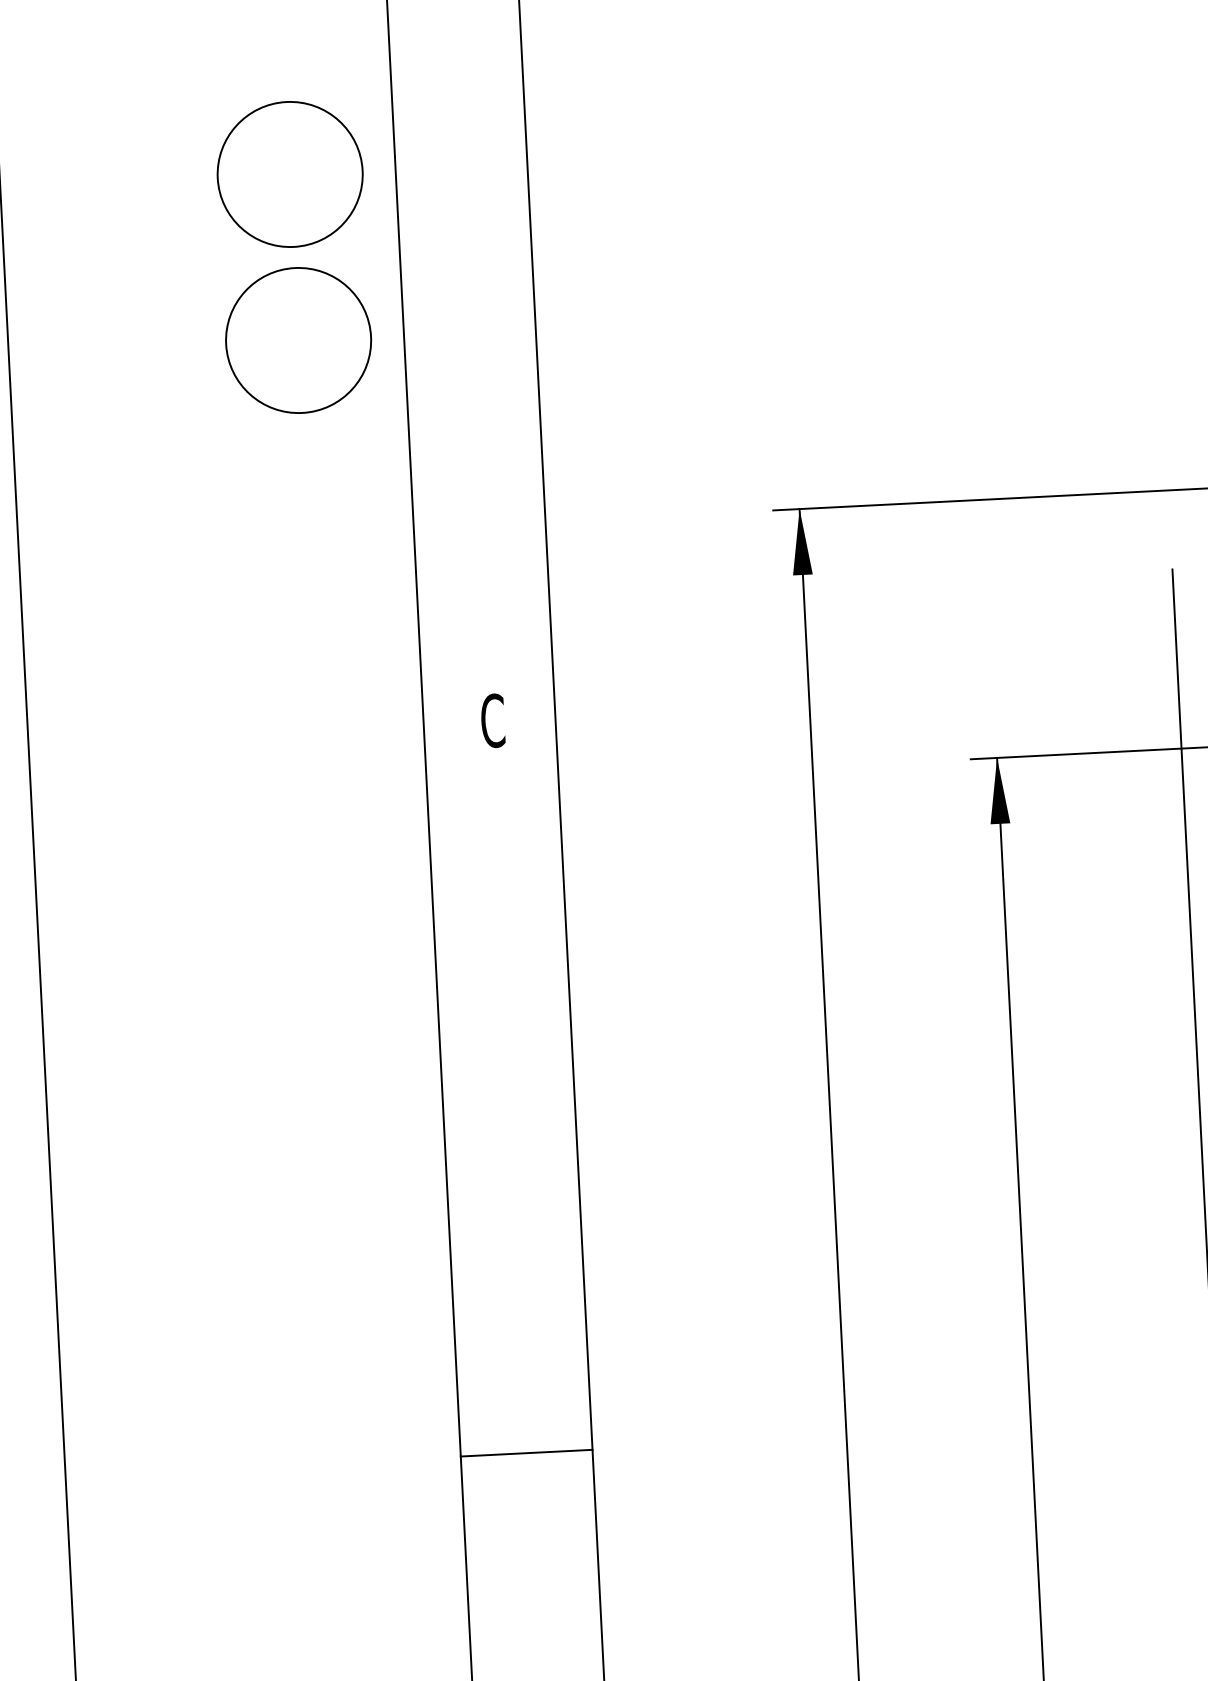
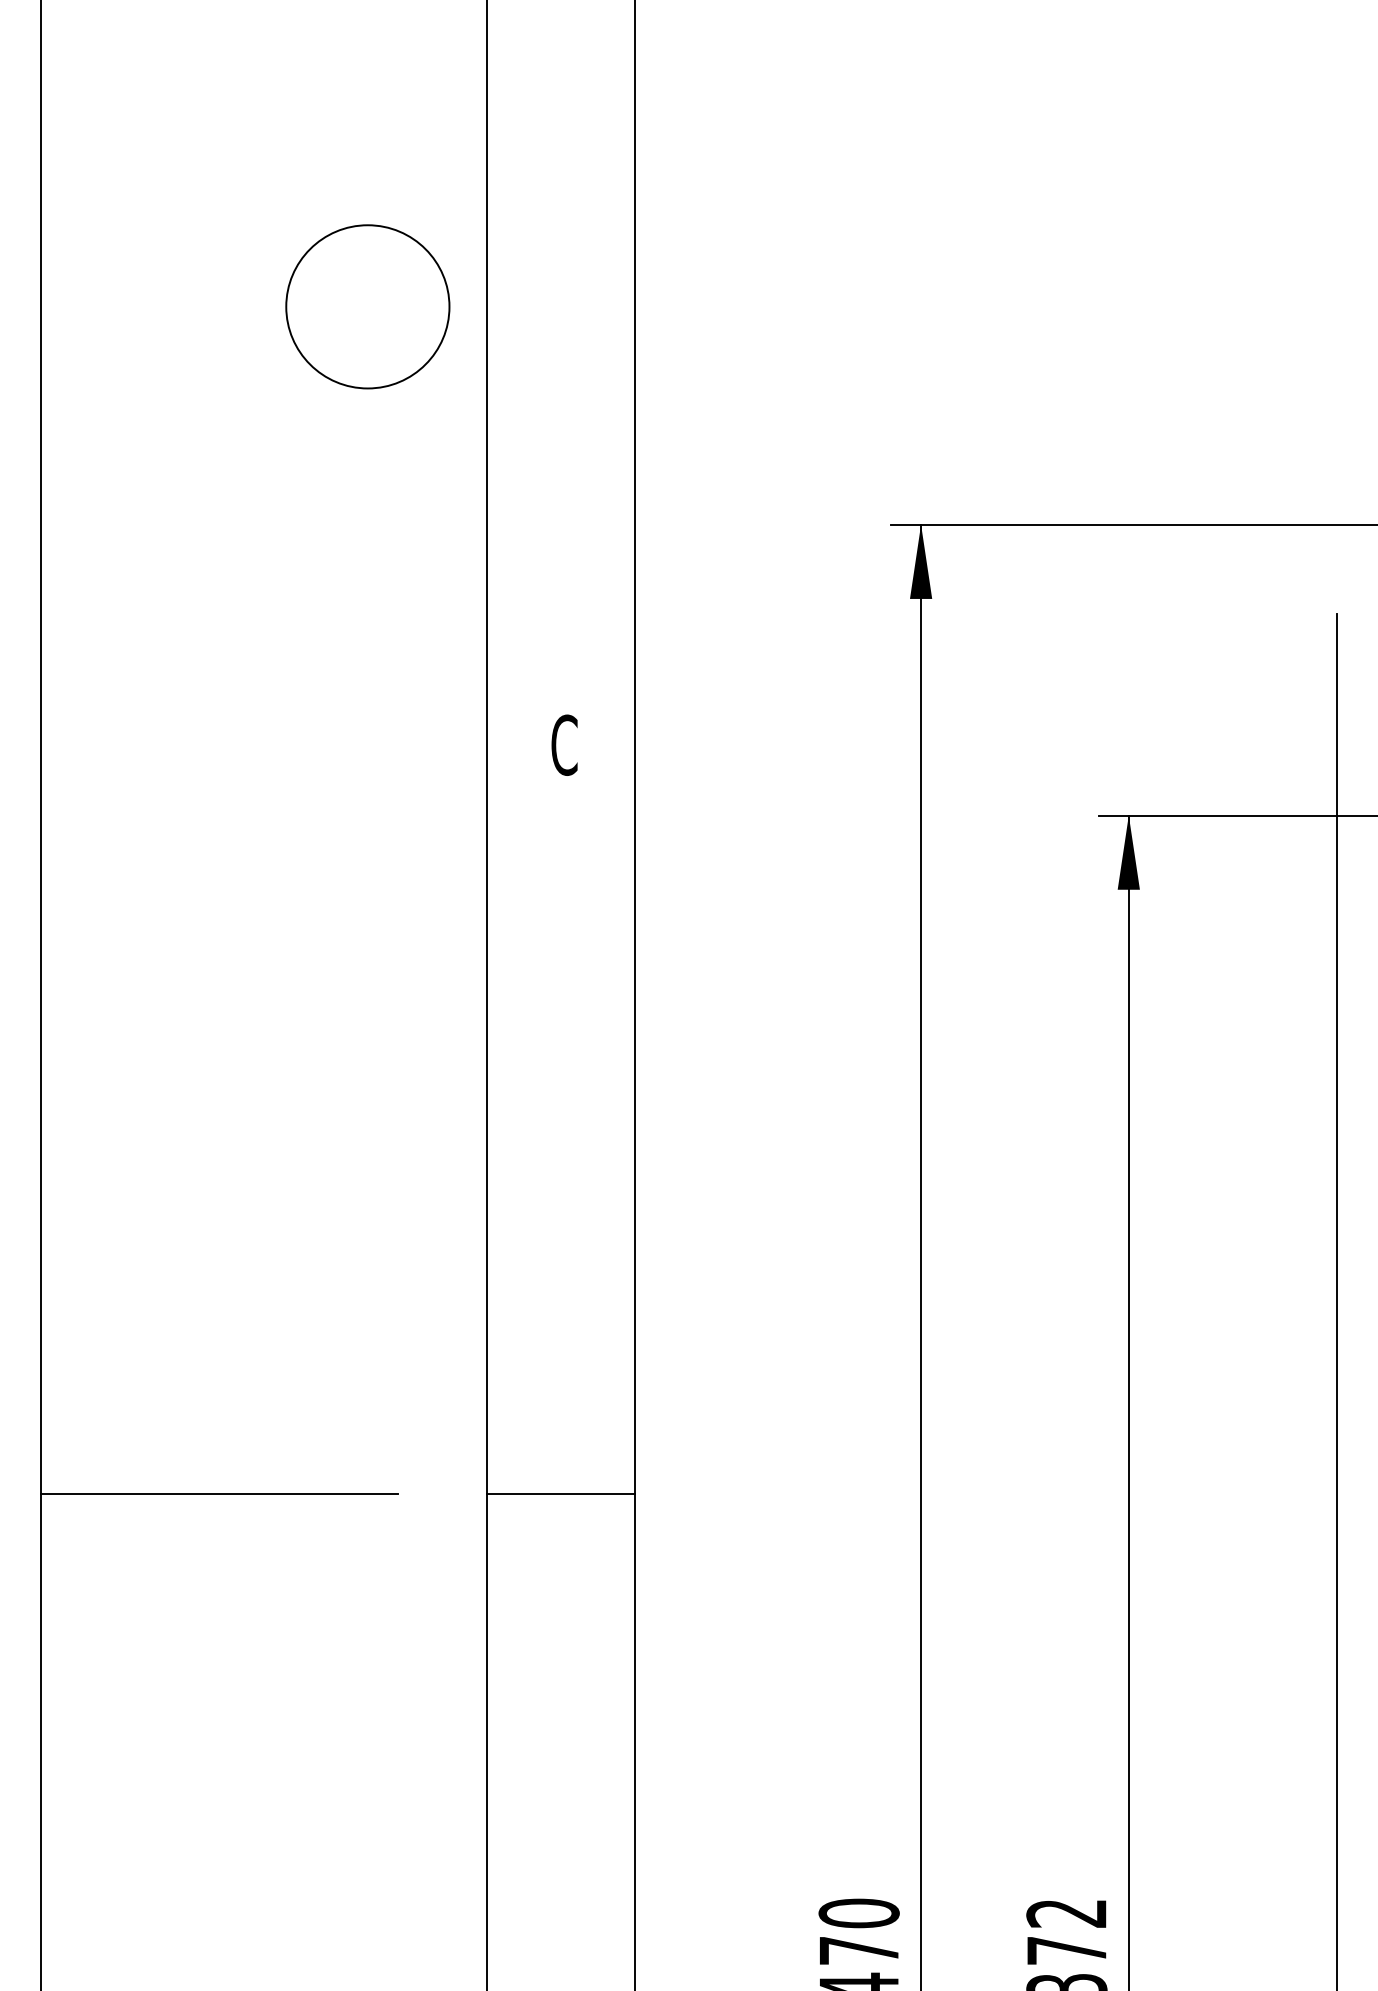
circle: (289, 174) -> (367, 119), removed
line: (220, 1400) -> (219, 1493), added
line: (526, 1452) -> (560, 1493), moved

